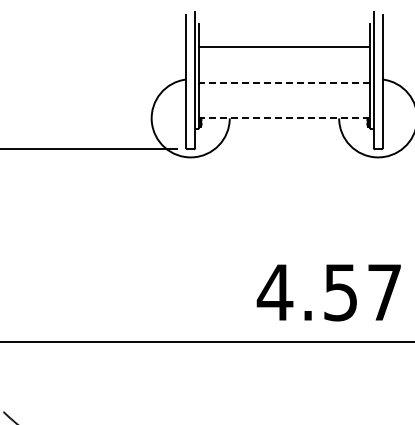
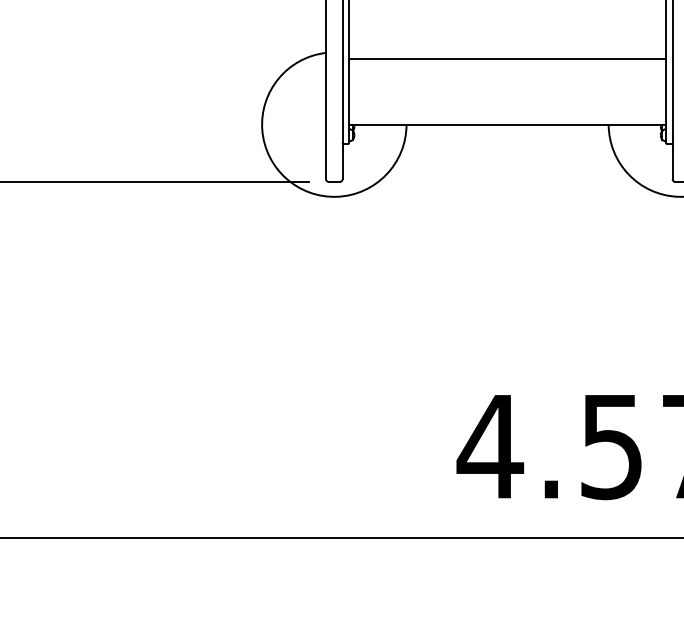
line: (284, 82) -> (507, 58), dashed -> solid
line: (284, 118) -> (507, 124), dashed -> solid

